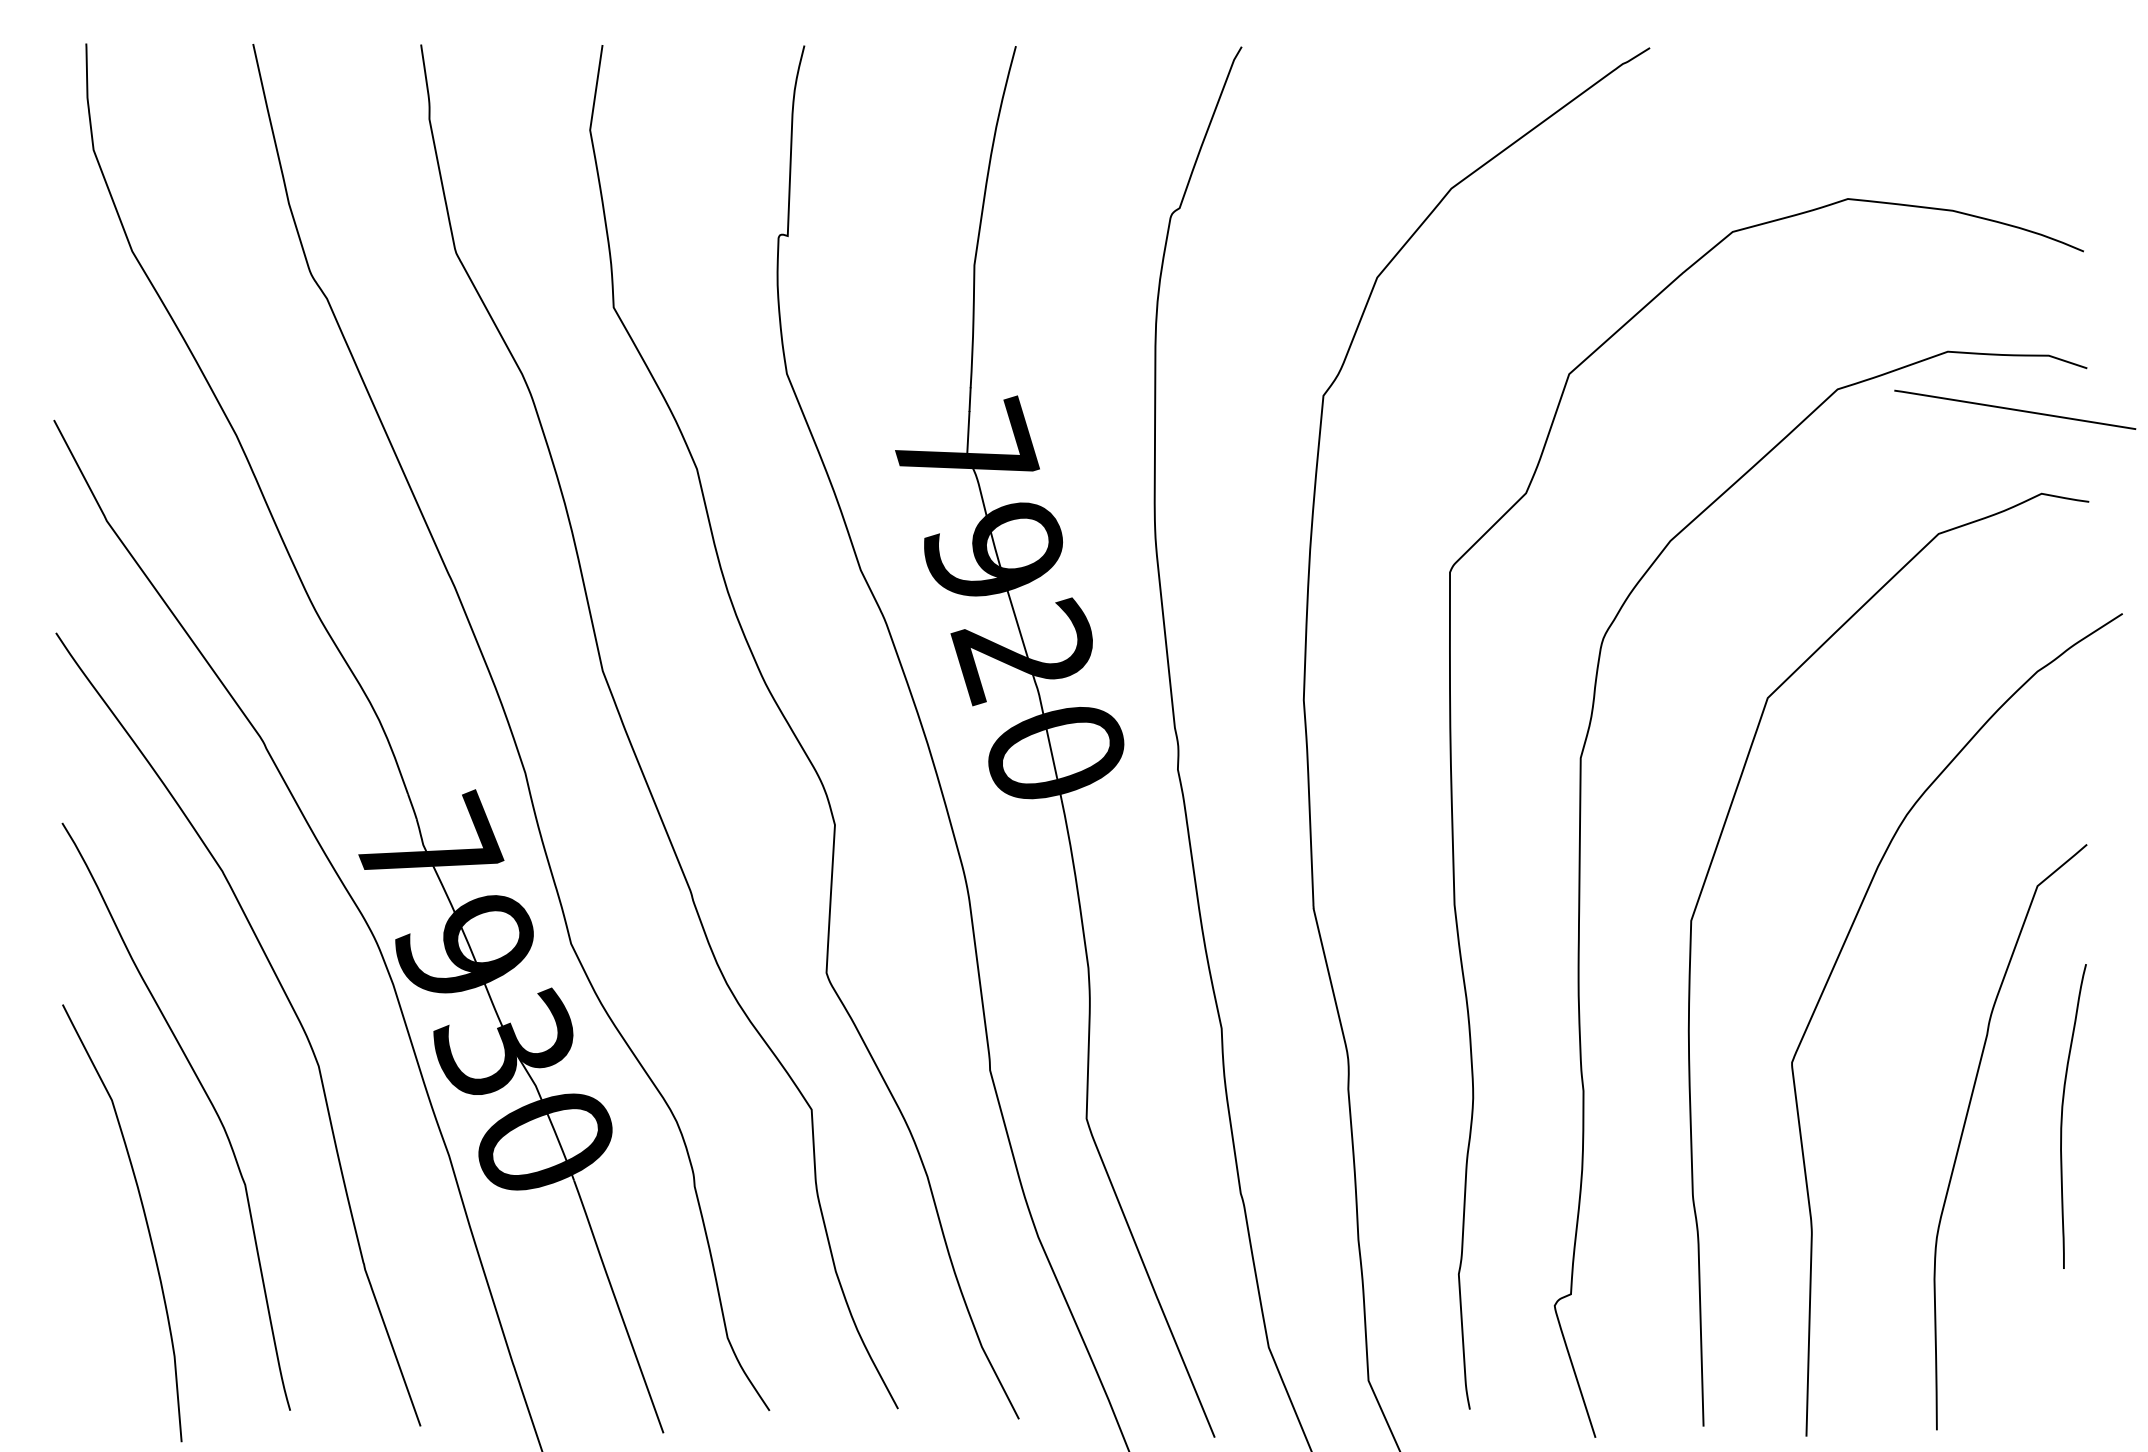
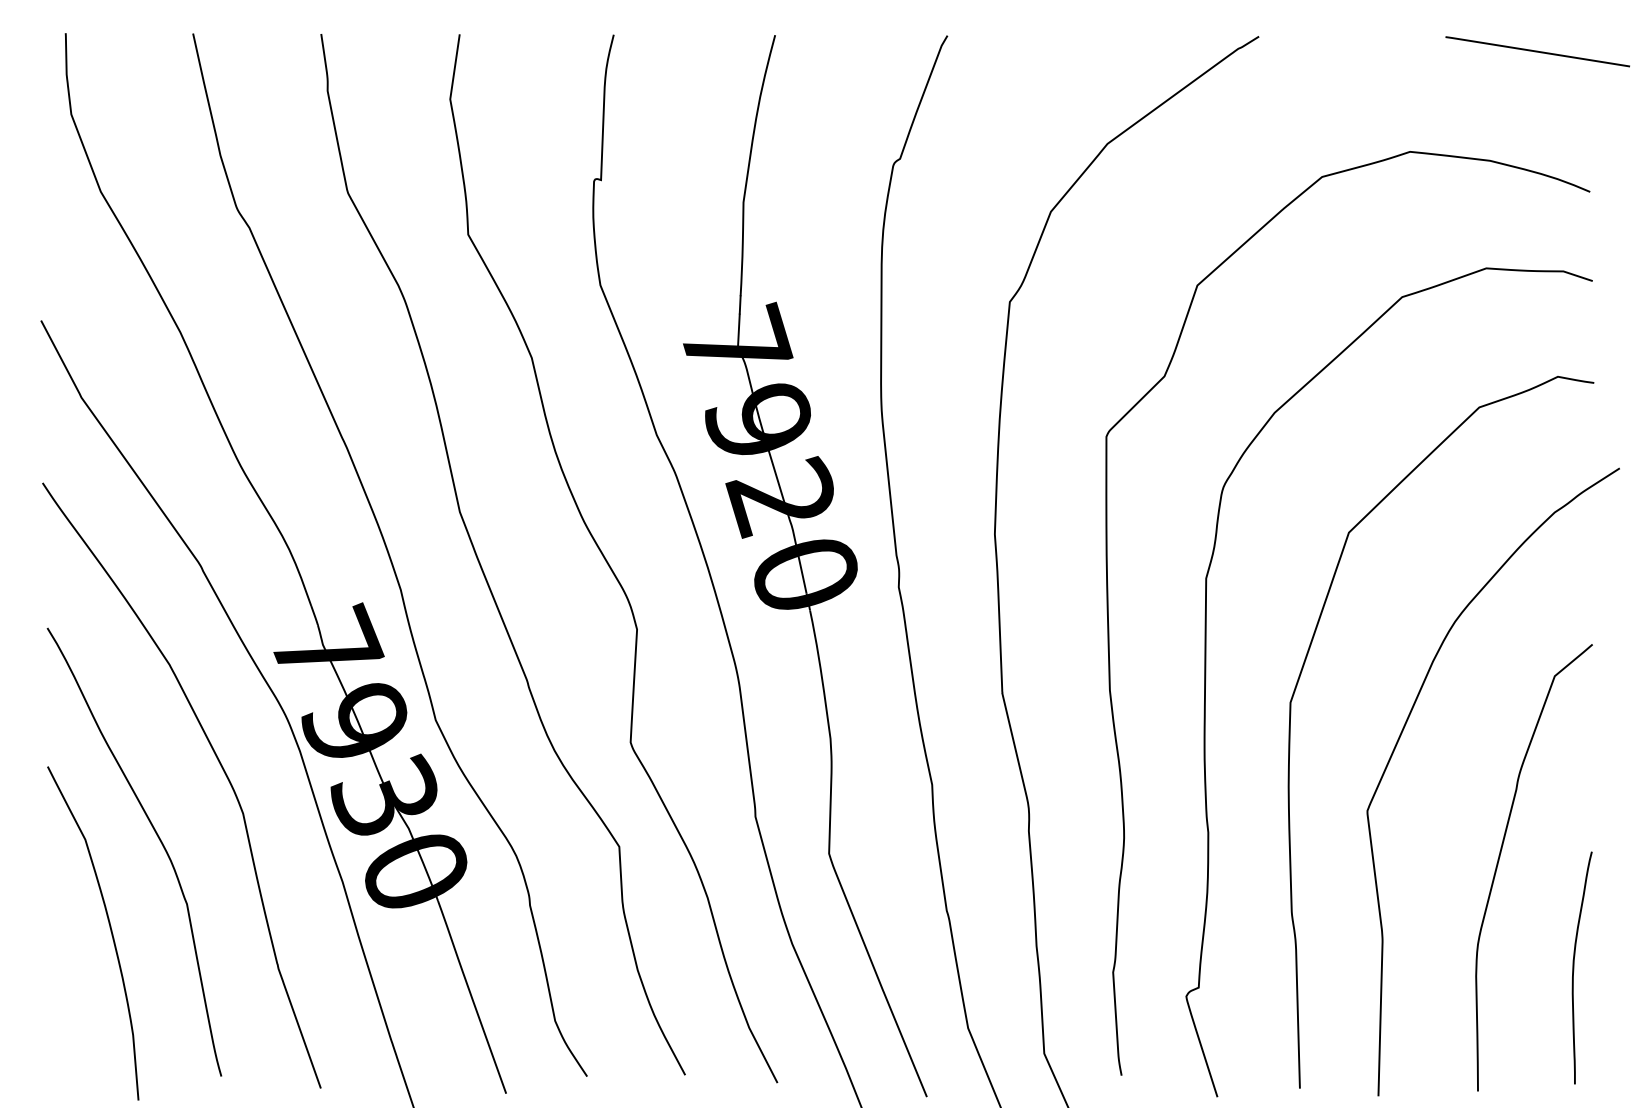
line: (2014, 409) -> (1537, 51), moved
curve: (2063, 1115) -> (1574, 967), moved

